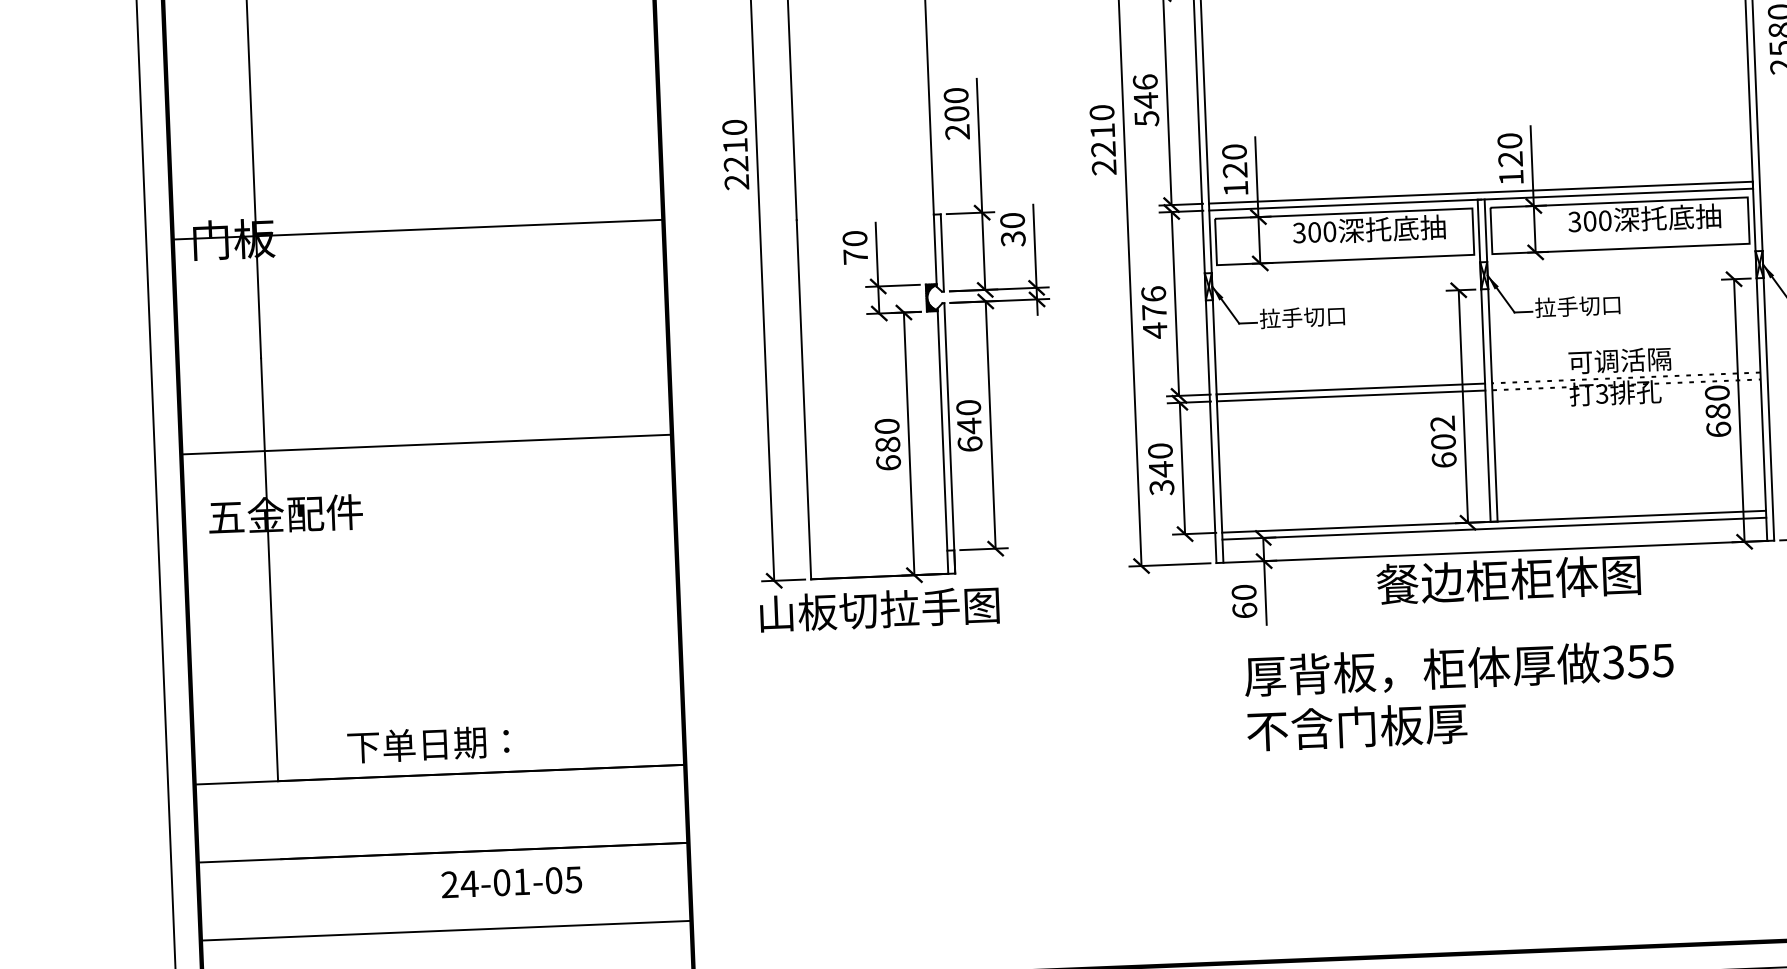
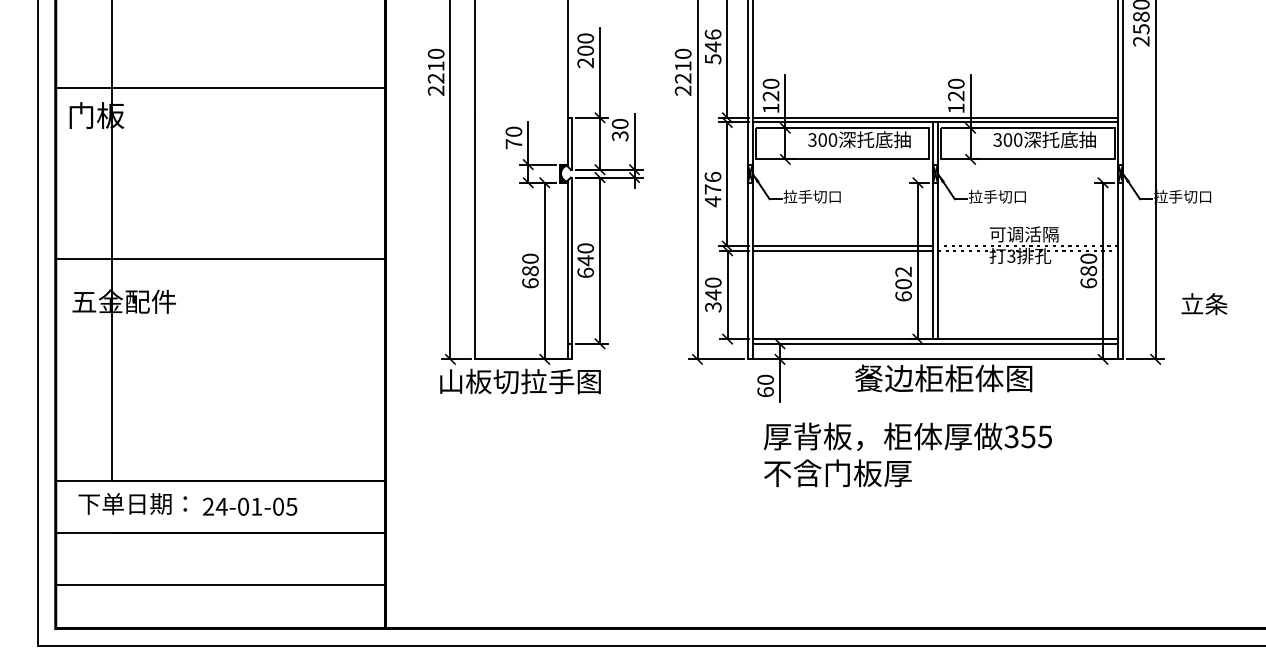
line: (417, 230) -> (220, 88), moved
text: (427, 743) -> (132, 503), moved
text: (512, 881) -> (250, 506), moved

